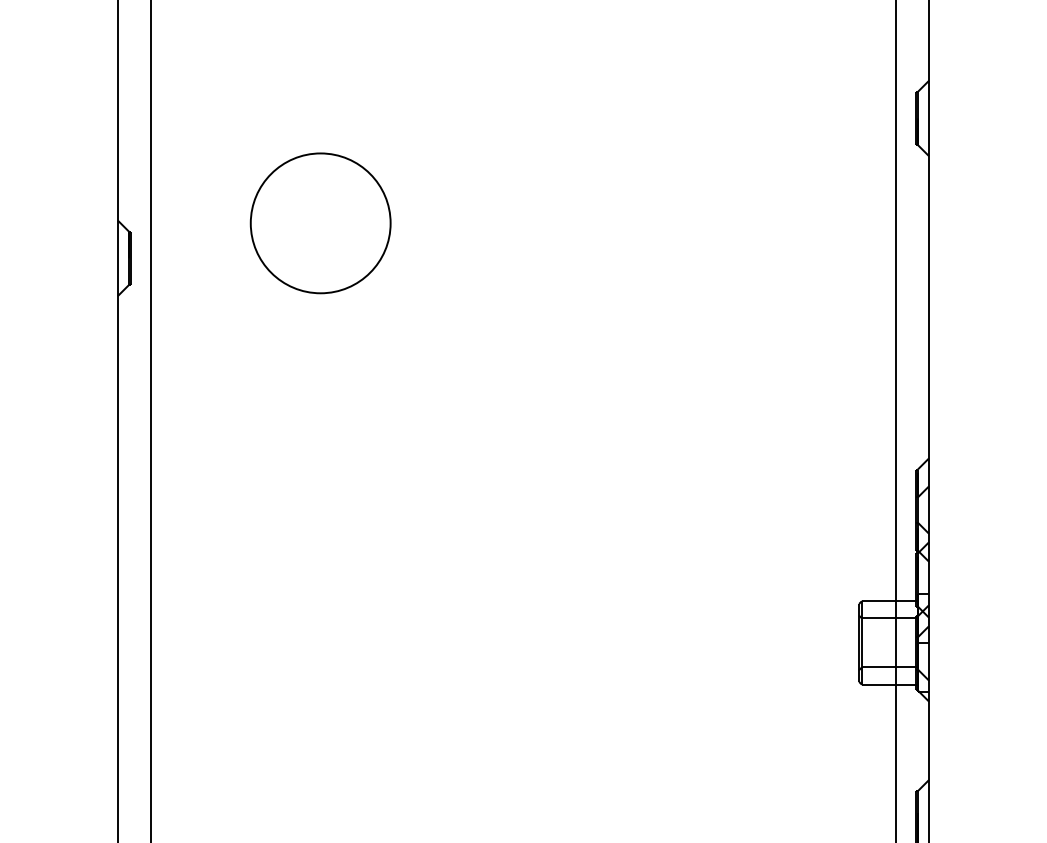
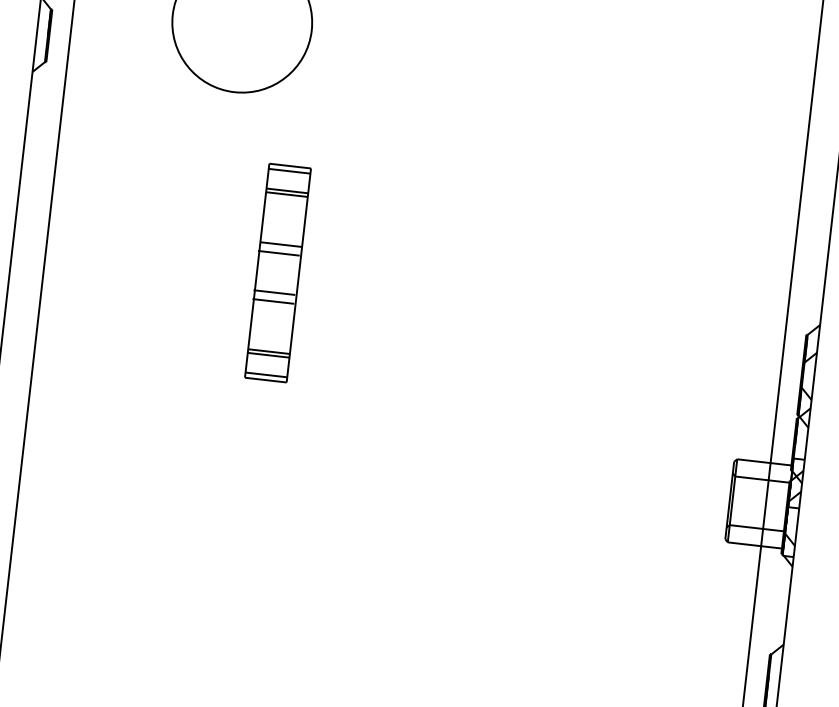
part: (384, 467) -> (278, 272), added

